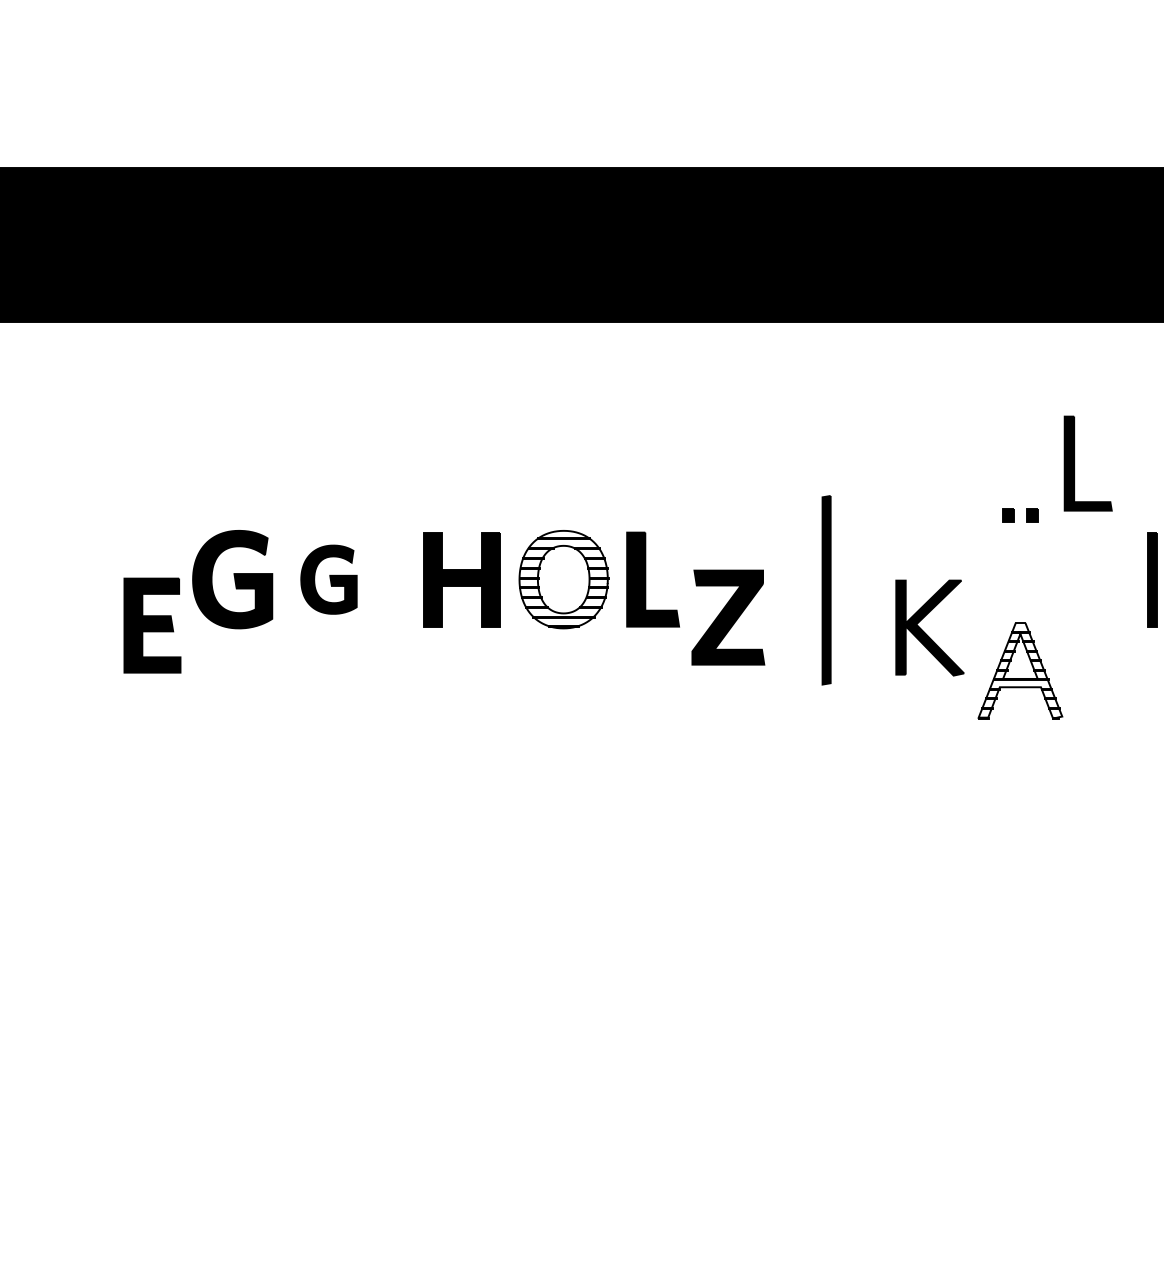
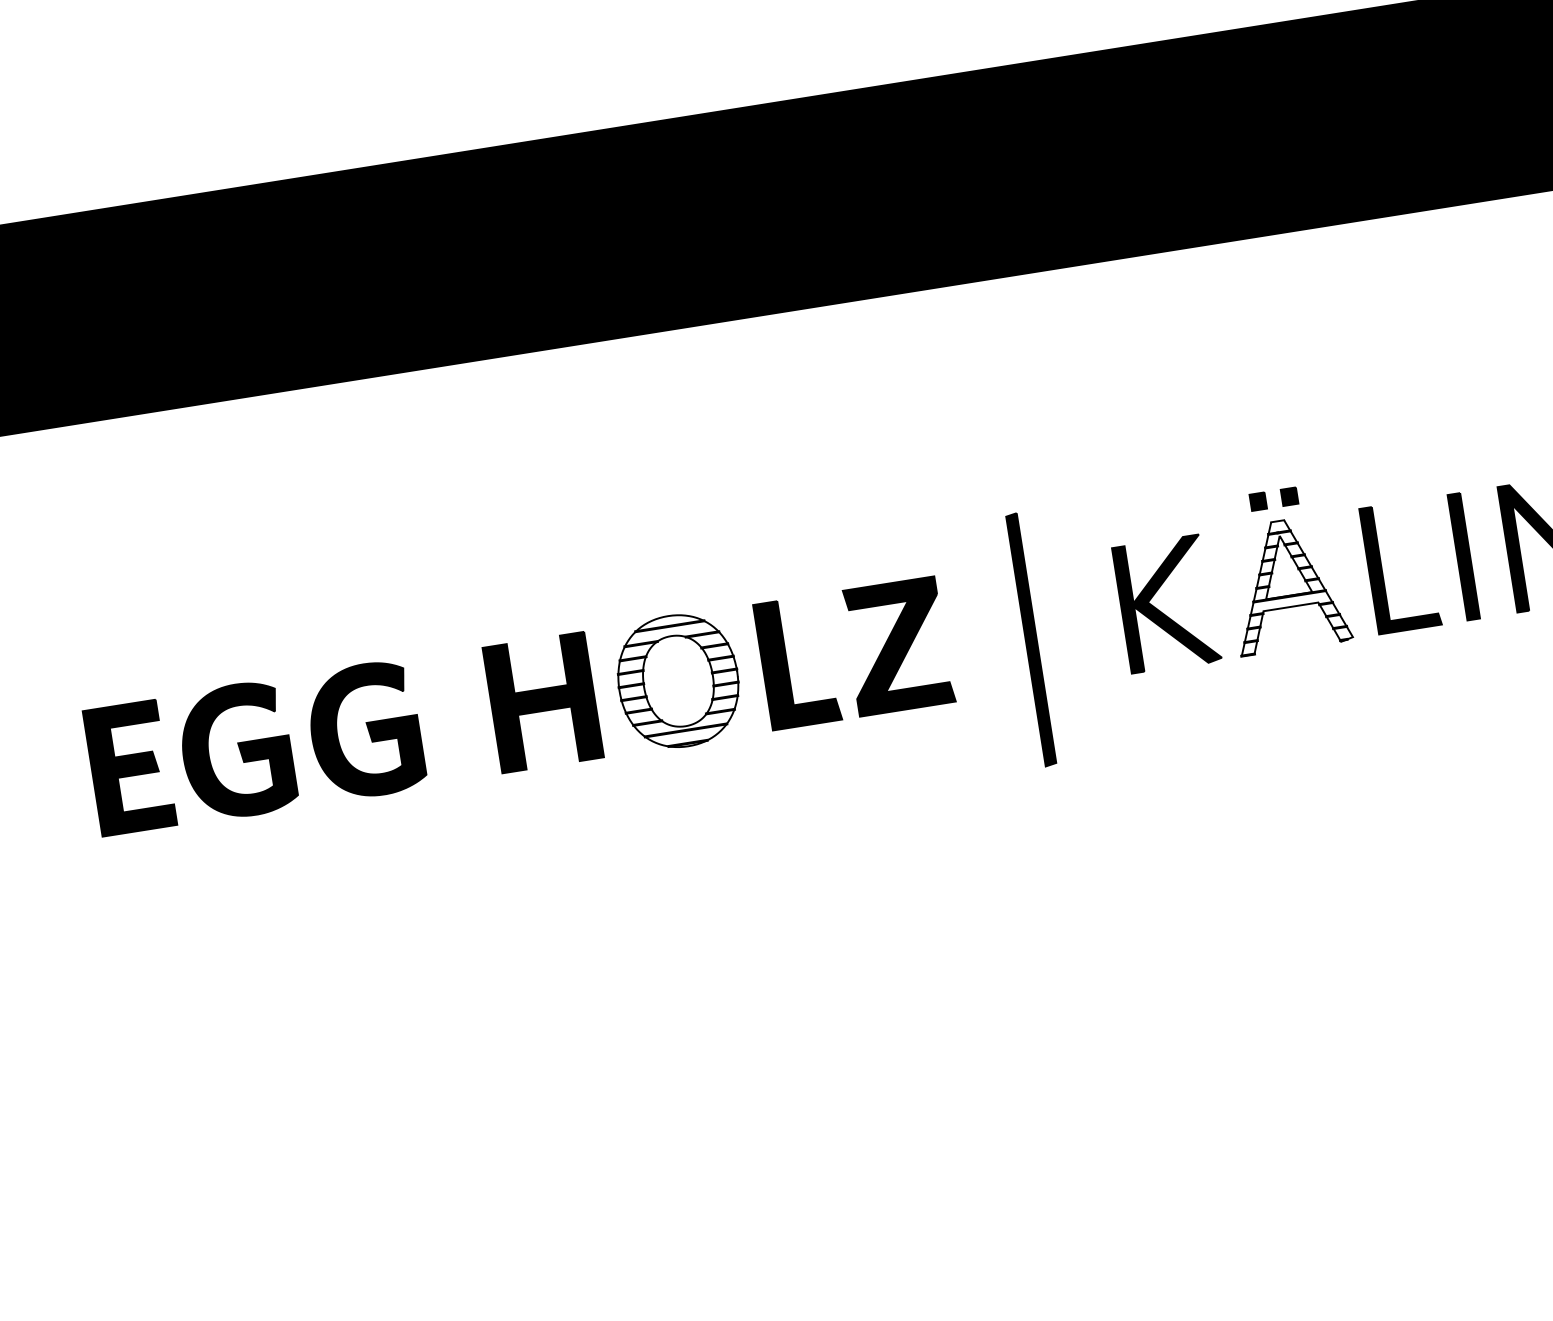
part: (1074, 463) -> (1382, 569), moved
part: (328, 579) -> (364, 730), size x1.43
part: (728, 617) -> (898, 646), moved
part: (152, 625) -> (129, 767), moved
part: (924, 631) -> (1160, 610), moved
part: (1020, 670) -> (1287, 584), moved

